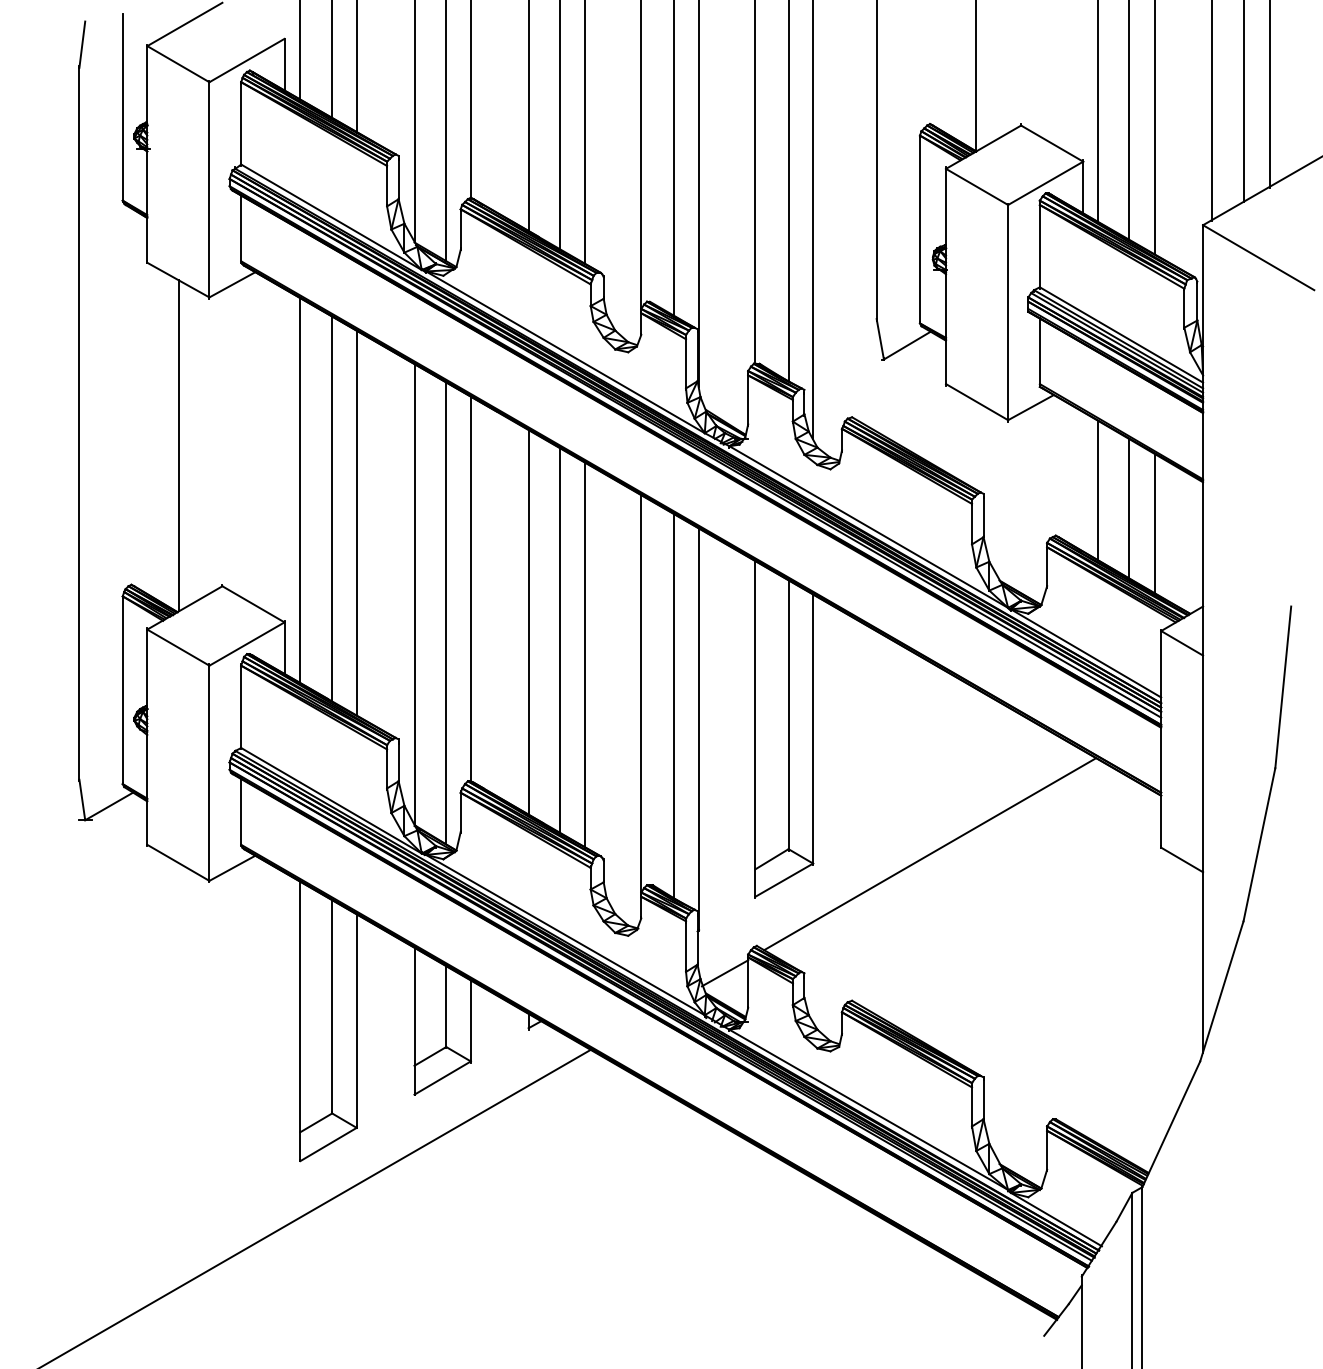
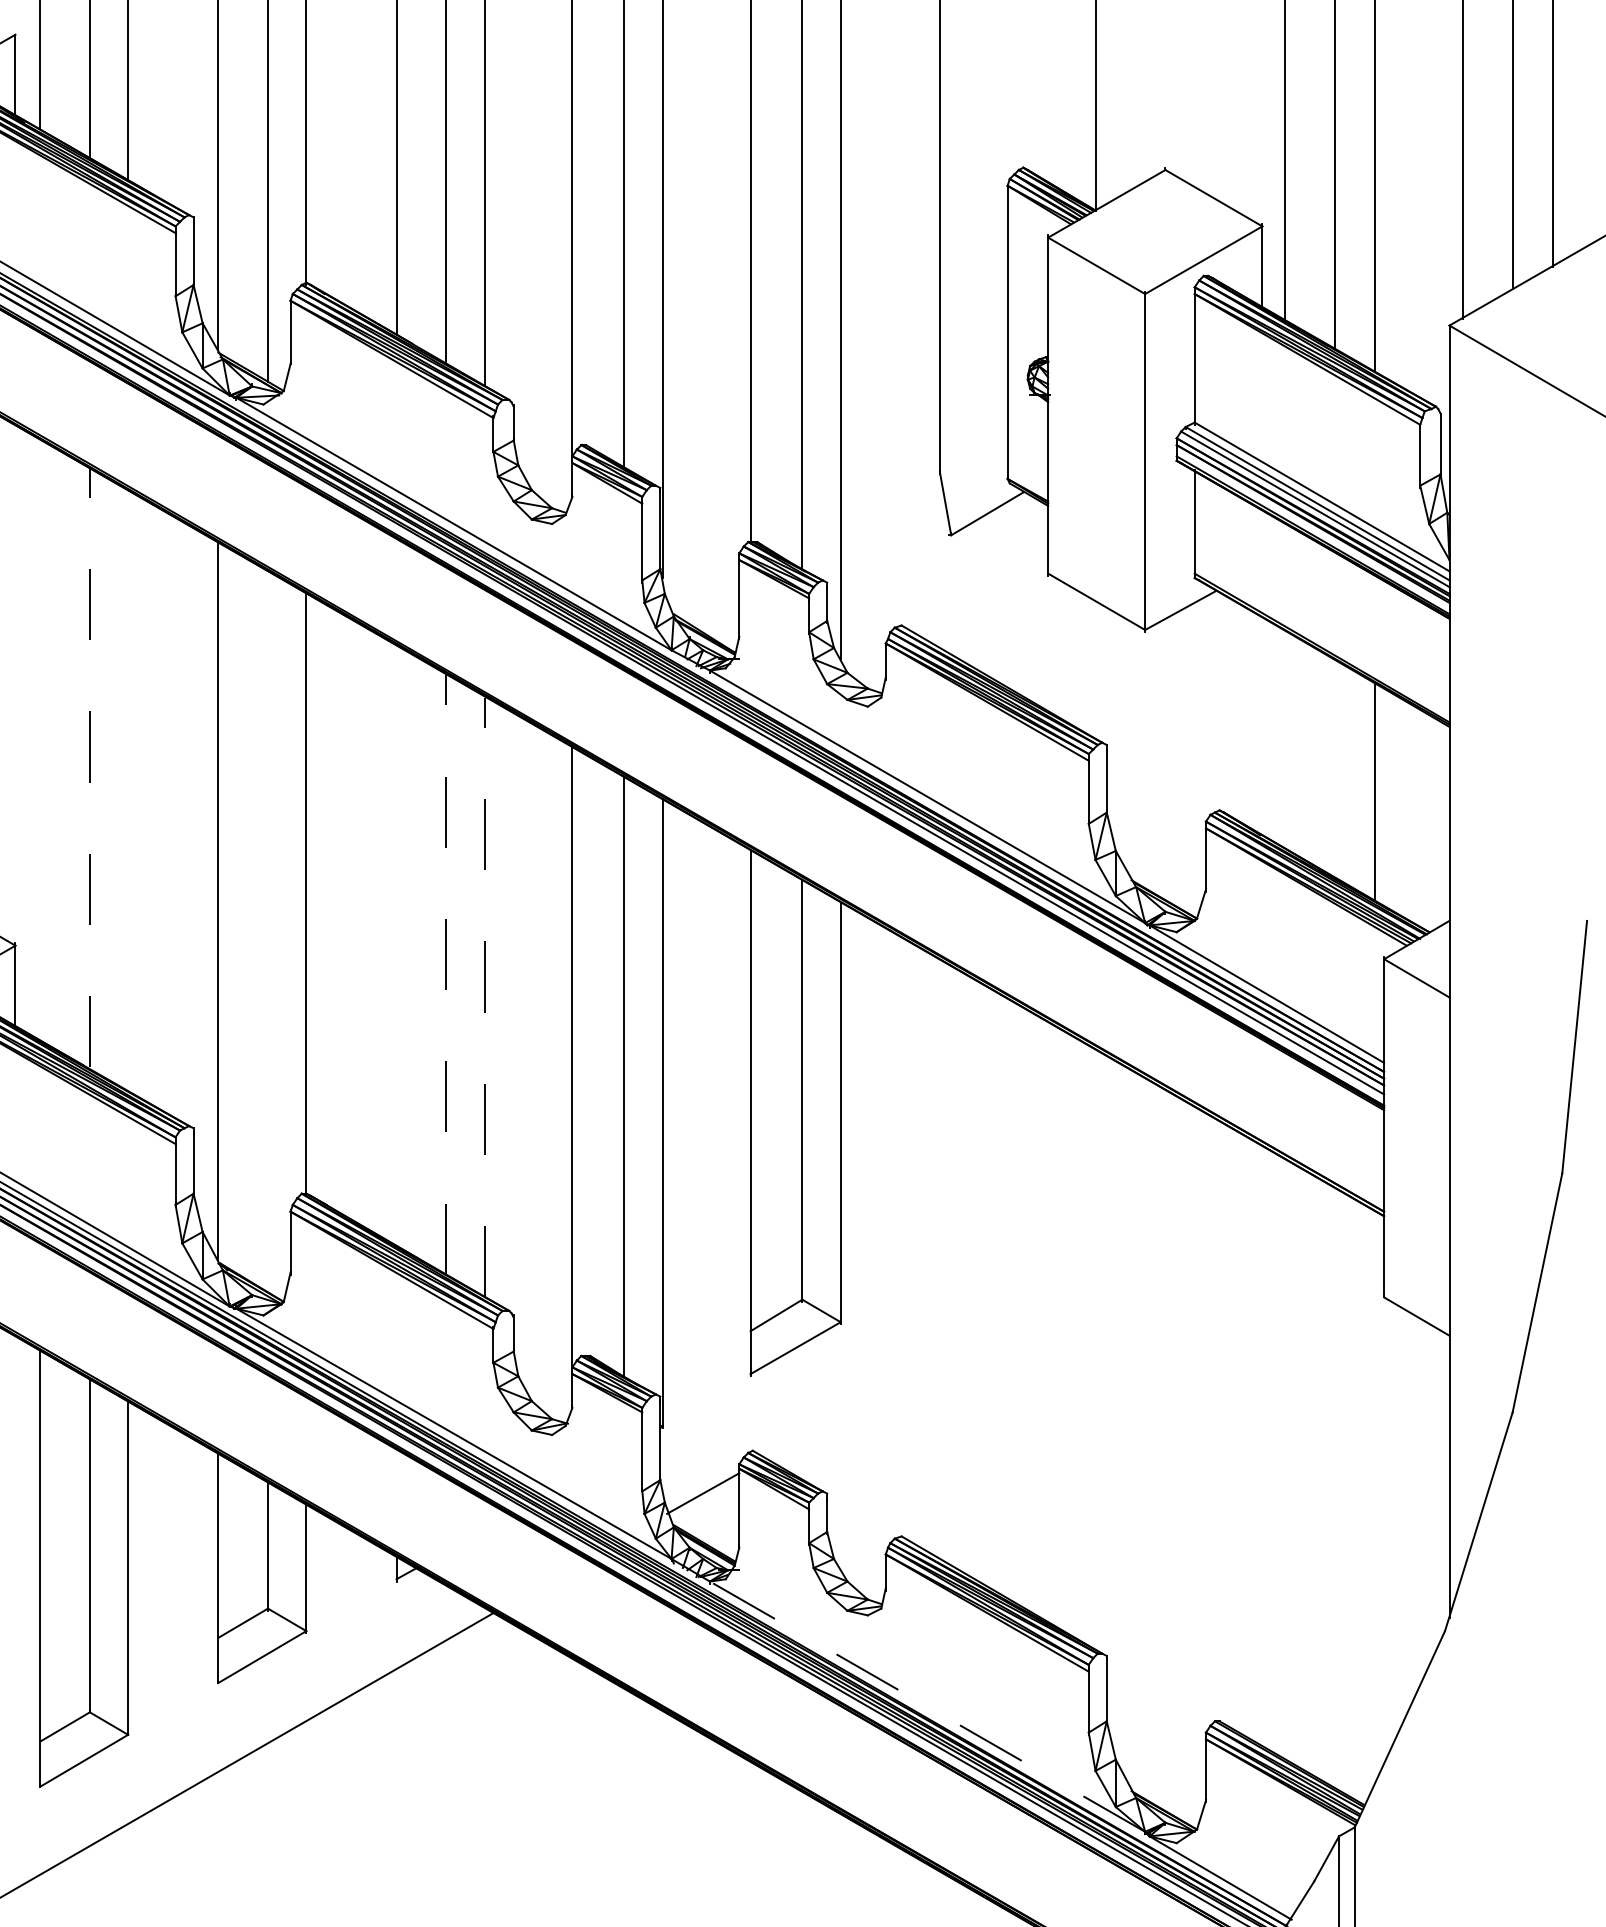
line: (300, 490) -> (40, 739), removed
line: (1097, 490) -> (1284, 739), removed
line: (332, 507) -> (90, 766), solid -> dashed
line: (1129, 508) -> (1334, 767), removed
line: (356, 523) -> (127, 791), removed
line: (446, 612) -> (268, 930), removed
line: (528, 622) -> (396, 945), removed
line: (560, 640) -> (446, 973), solid -> dashed
line: (584, 655) -> (483, 997), solid -> dashed
line: (930, 854) -> (1023, 1308), removed
line: (868, 1109) -> (927, 1706), solid -> dashed

